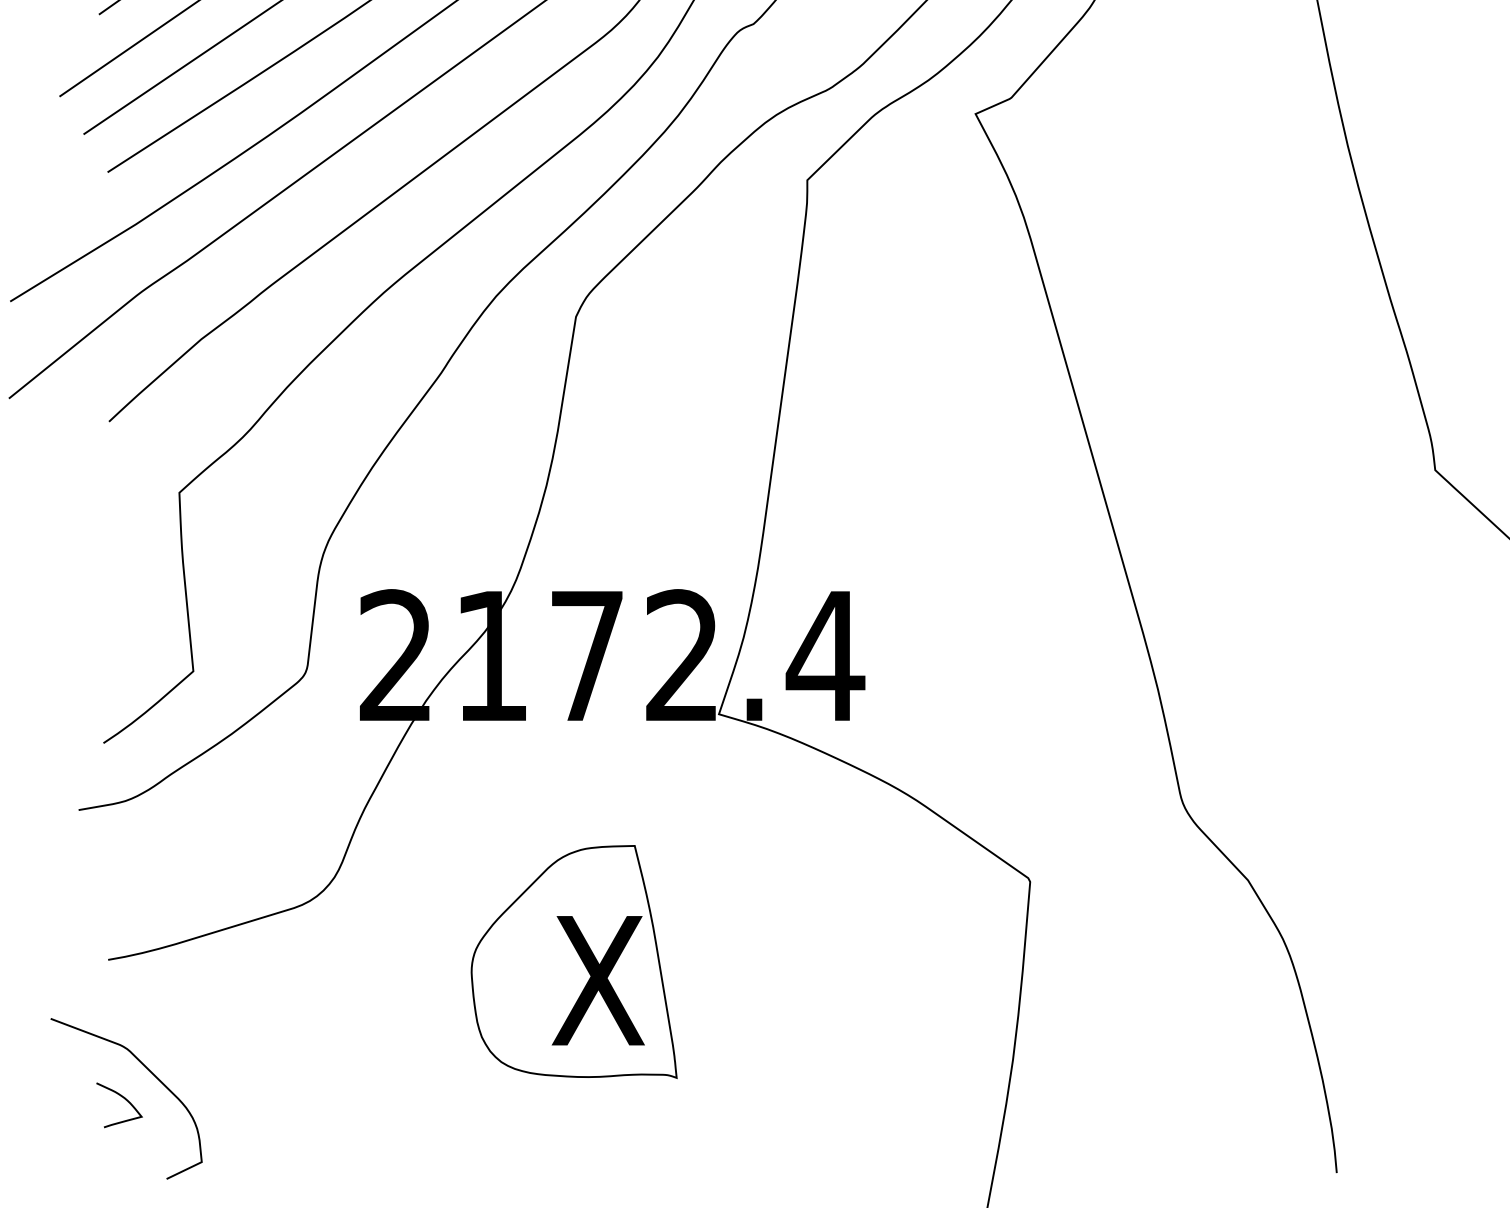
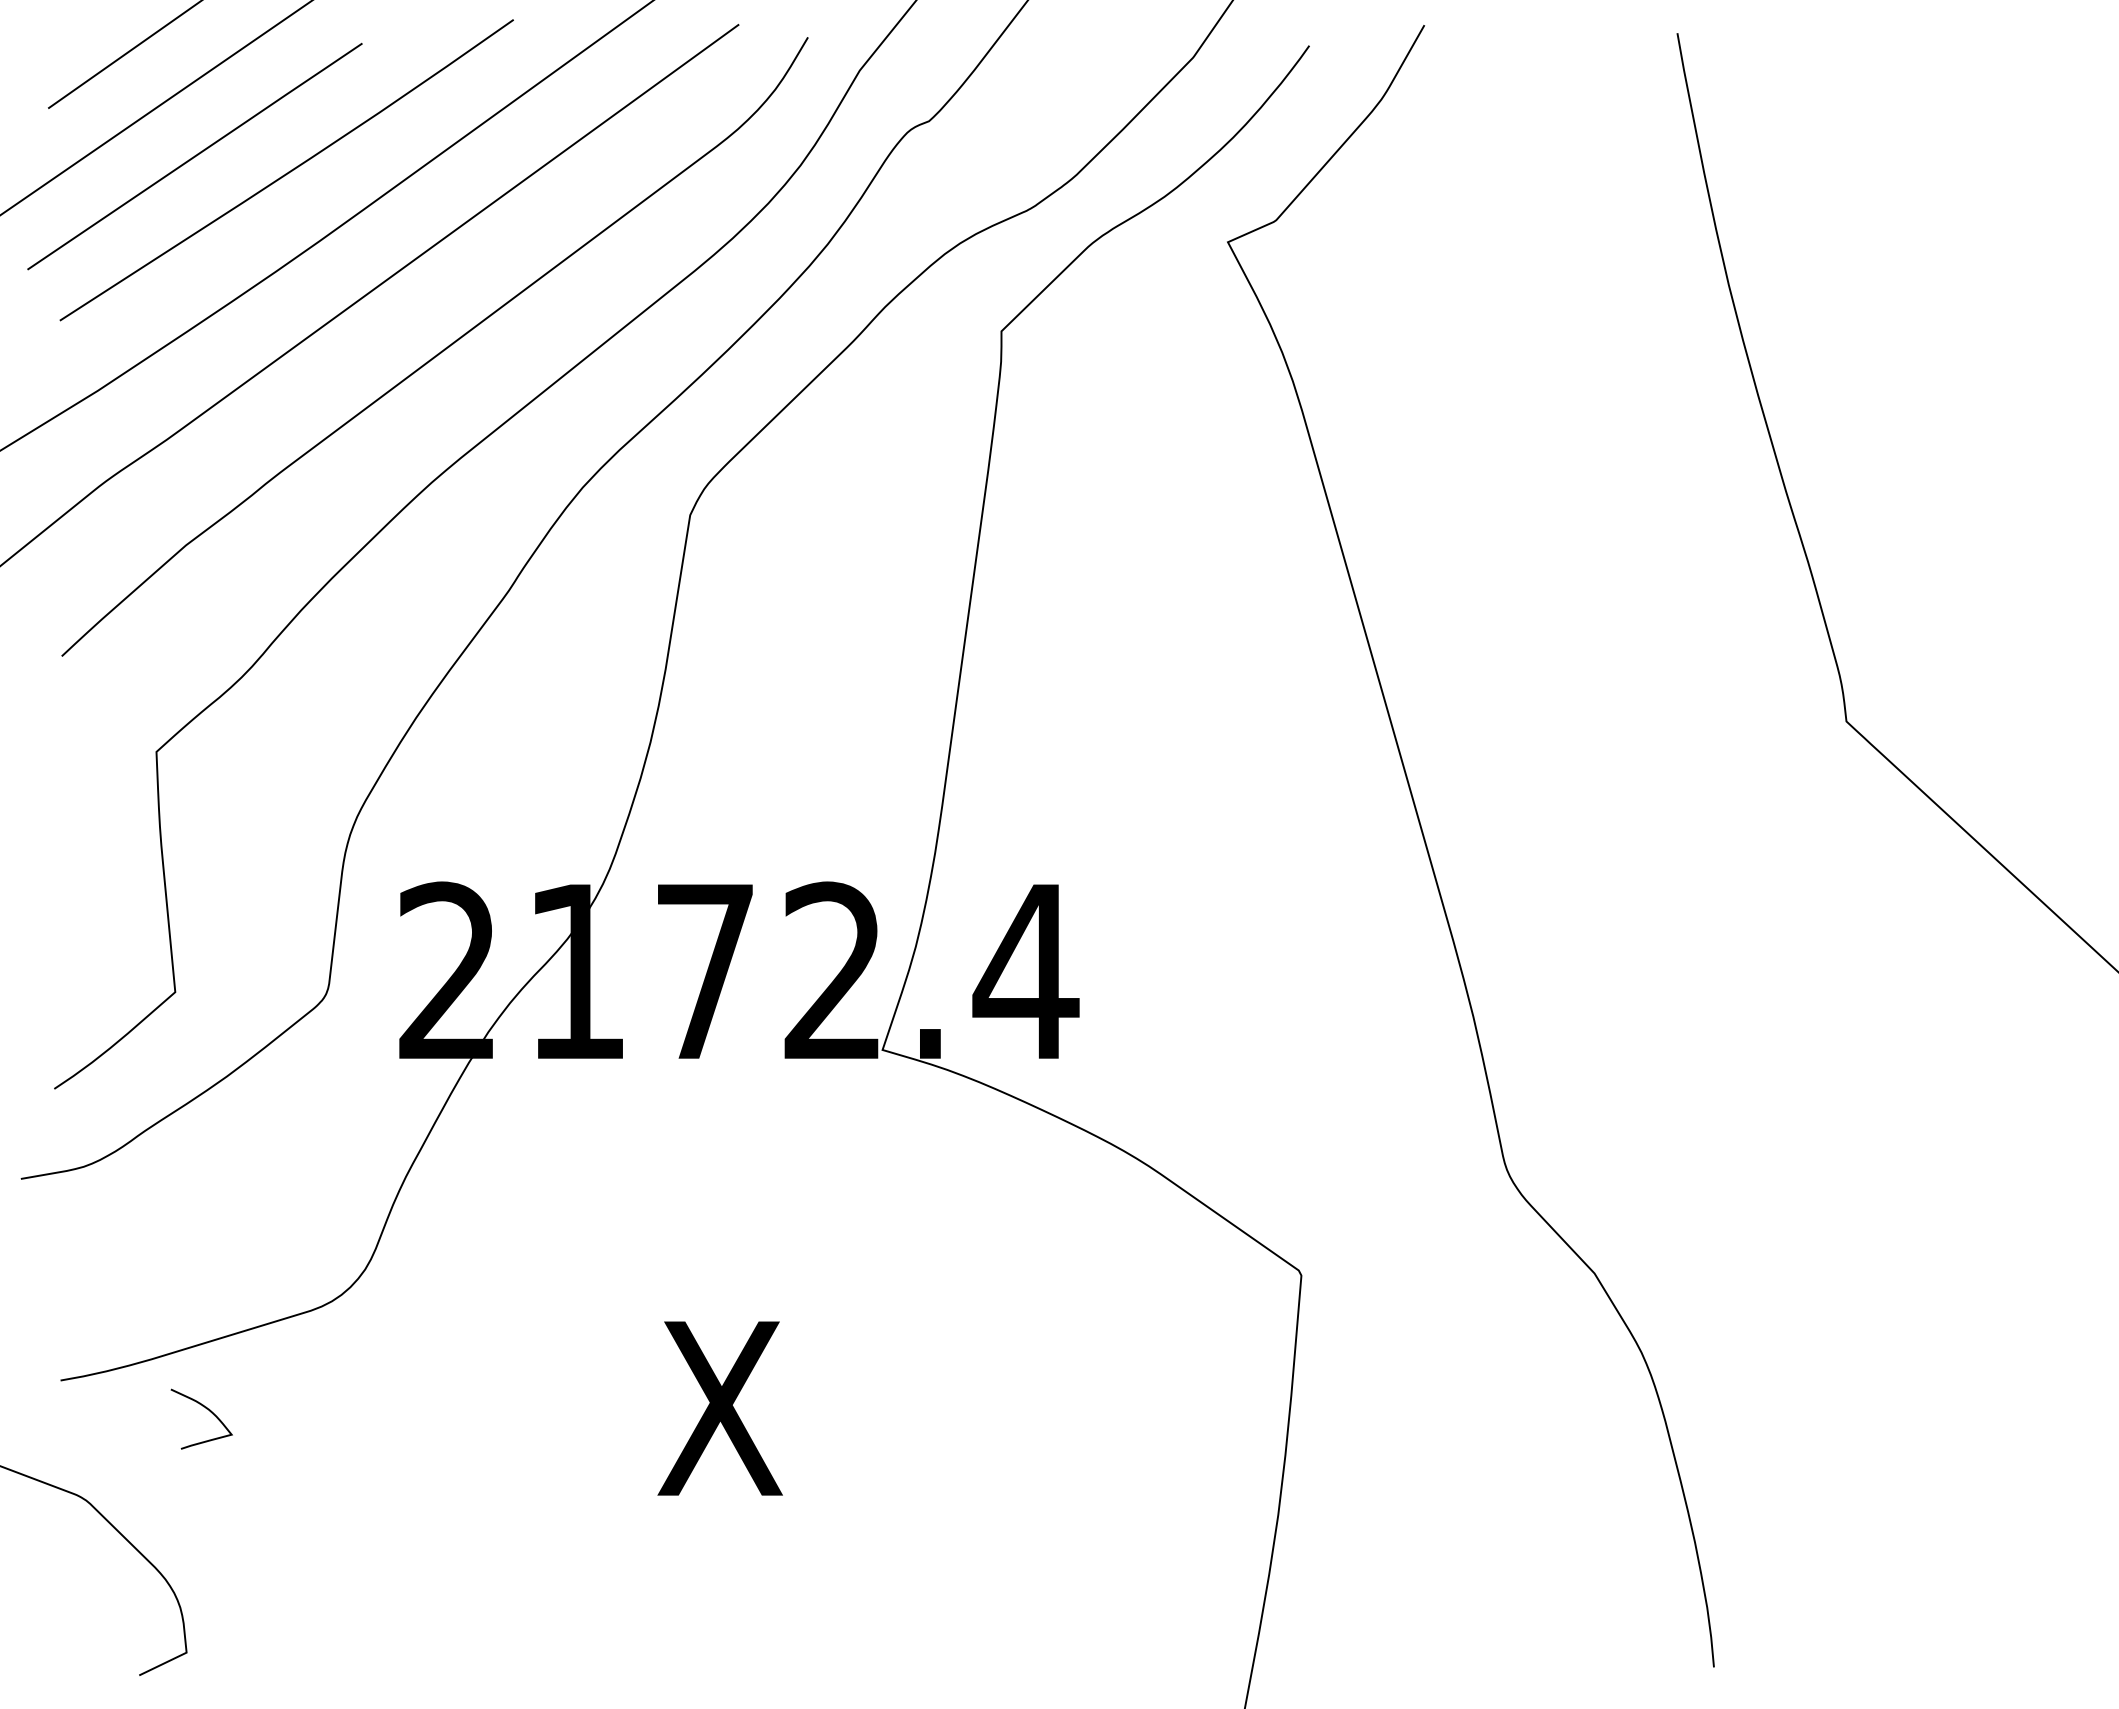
part: (574, 962) -> (687, 1383), removed
curve: (122, 1098) -> (206, 1409), moved

